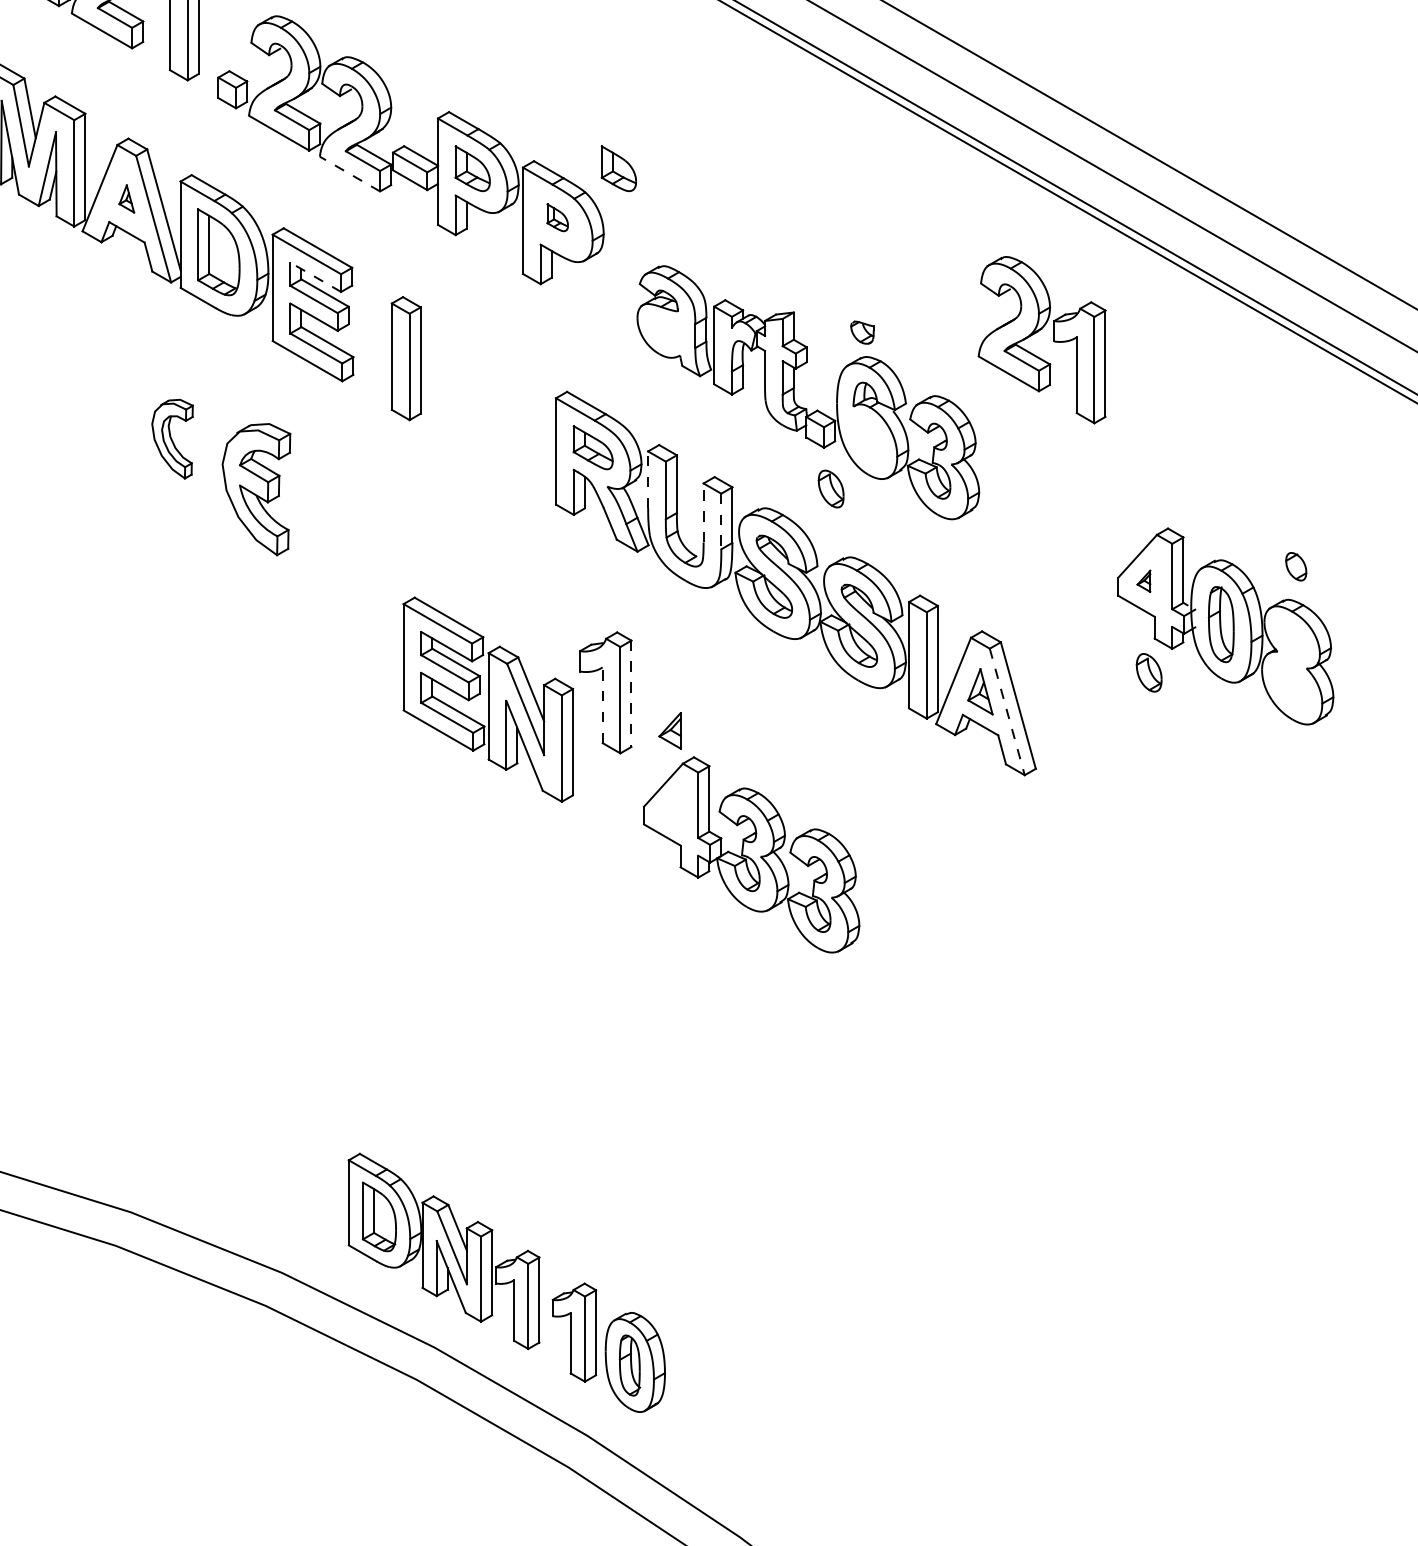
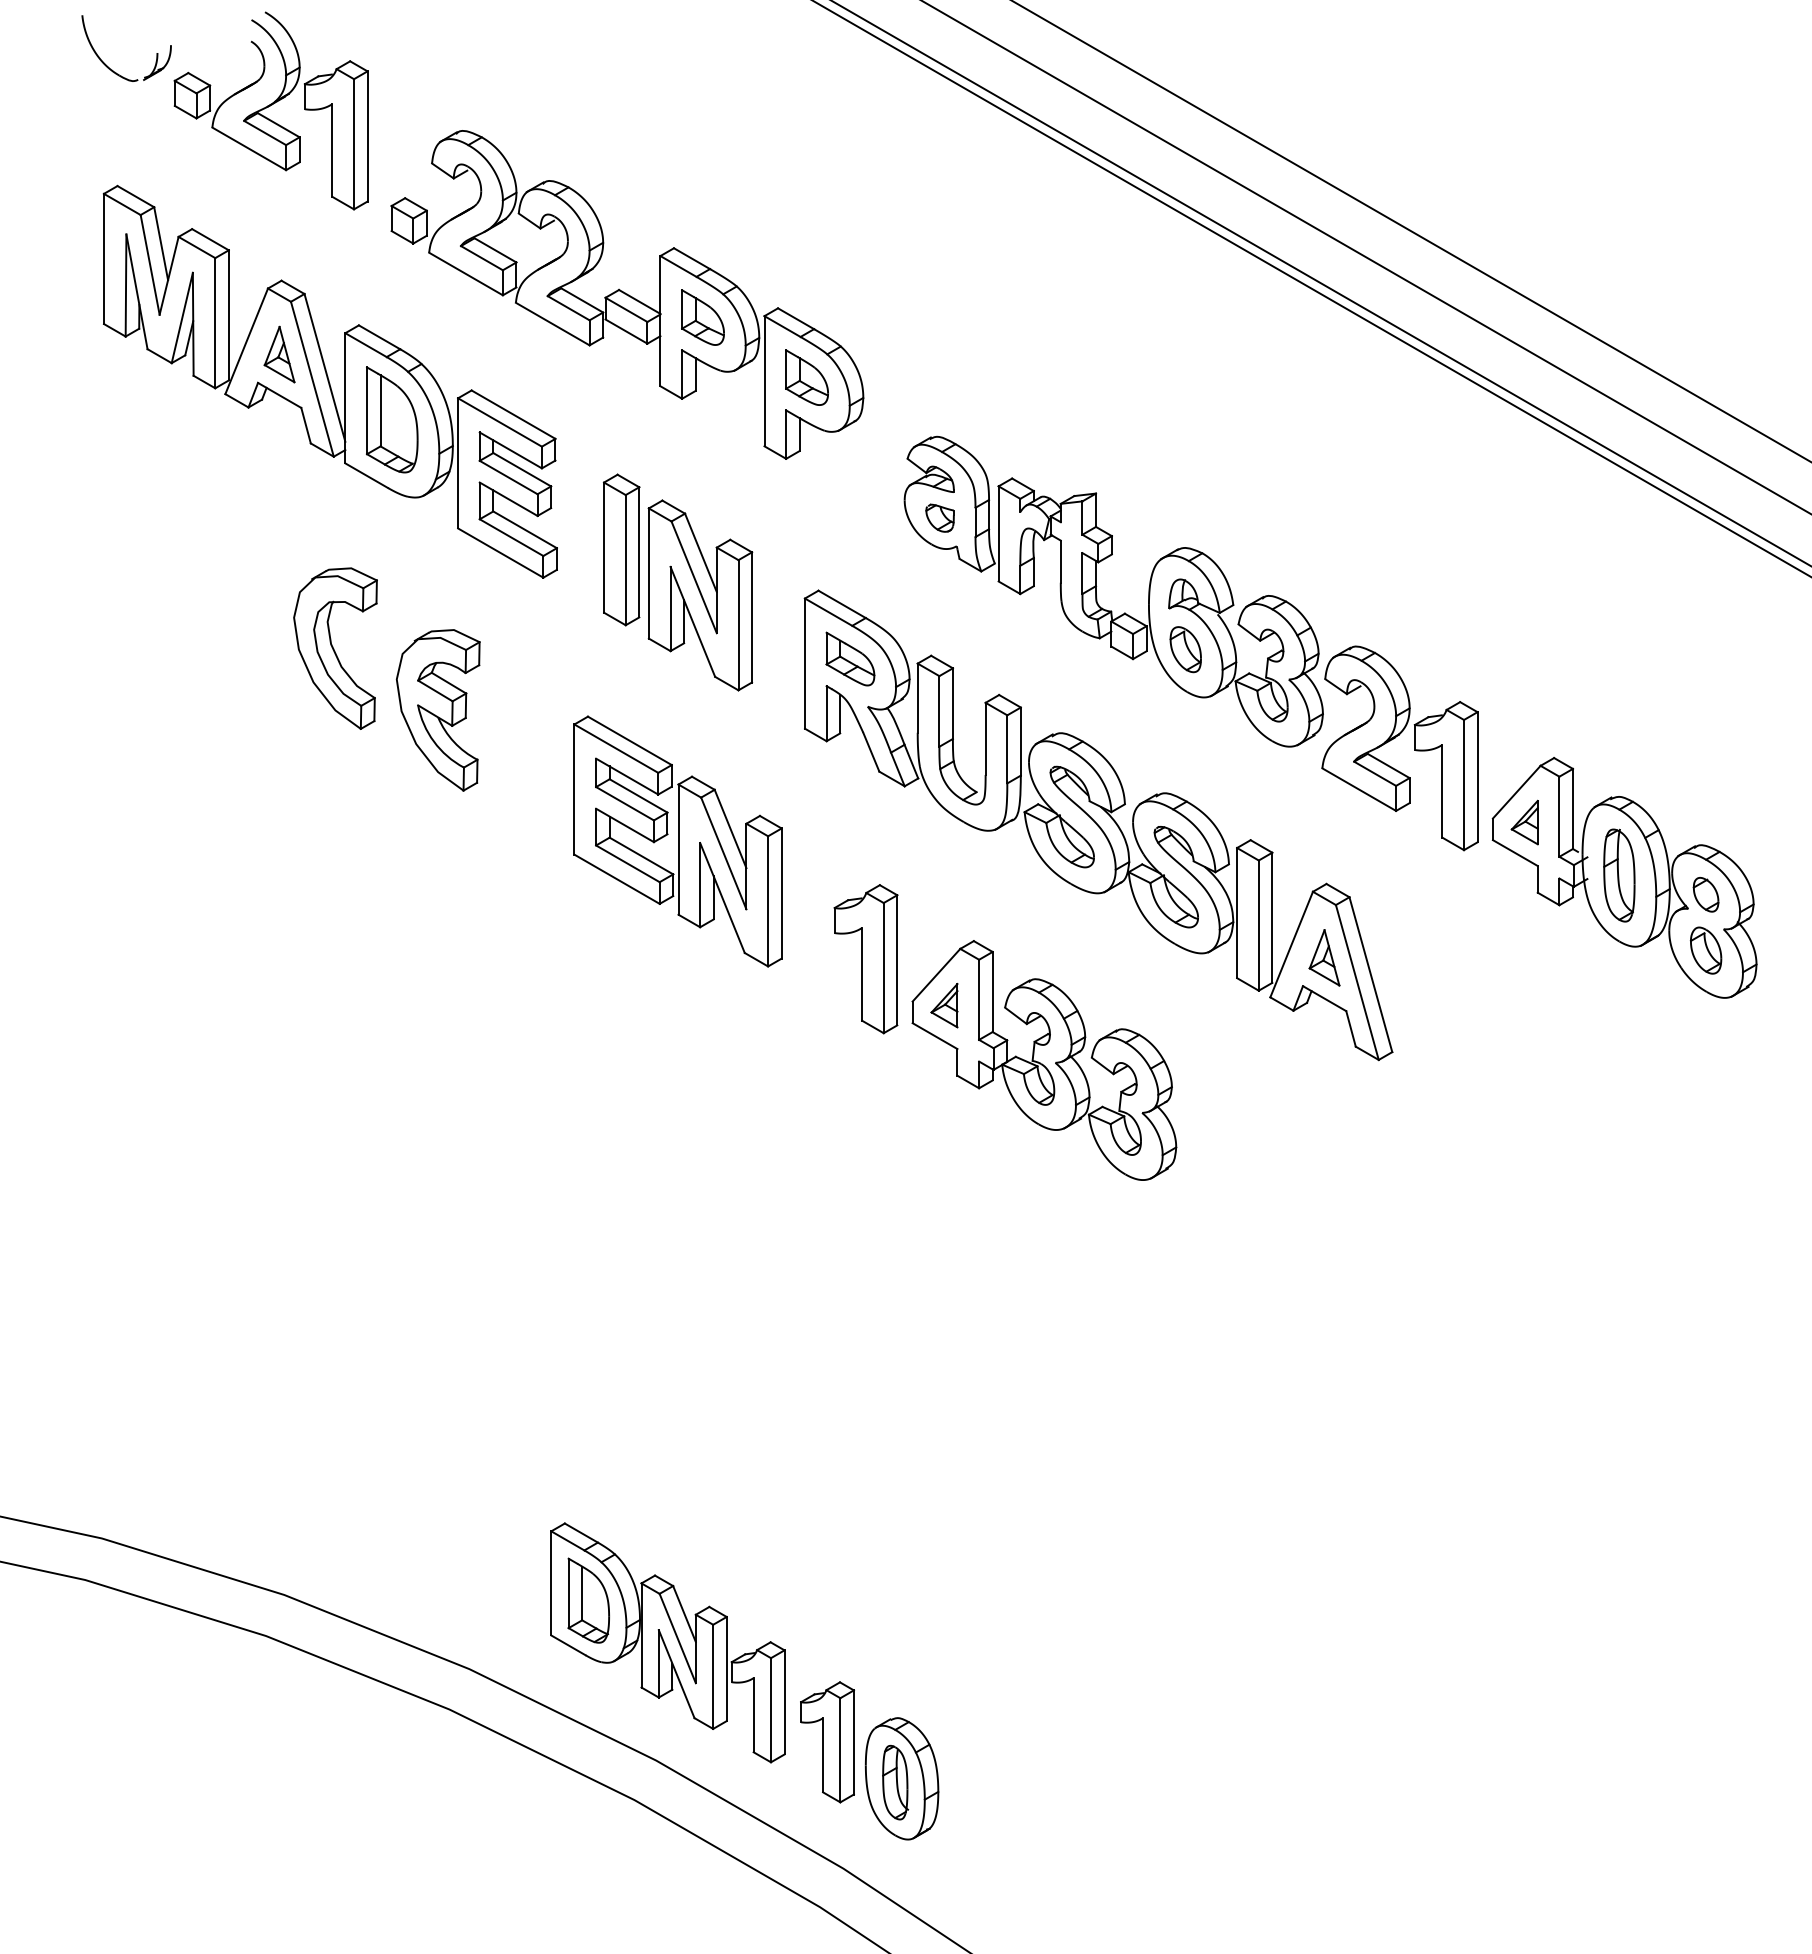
part: (618, 168) -> (881, 317), removed
line: (349, 174) -> (552, 324), dashed -> solid
part: (126, 198) -> (279, 354), size x1.67
part: (557, 217) -> (806, 377), size x1.67
line: (315, 277) -> (510, 450), dashed -> solid
part: (861, 332) -> (939, 517), moved
part: (1035, 333) -> (1392, 740), moved
part: (470, 395) -> (700, 595), added
part: (172, 439) -> (335, 648), size x1.67
line: (647, 479) -> (917, 698), dashed -> solid
part: (830, 488) -> (1185, 649), moved
line: (703, 512) -> (985, 738), dashed -> solid
line: (721, 521) -> (1007, 749), dashed -> solid
part: (1295, 566) -> (1705, 894), moved
part: (1143, 581) -> (1524, 822), size x1.67
part: (1148, 672) -> (1705, 950), moved
line: (631, 693) -> (897, 960), dashed -> solid
part: (487, 699) -> (677, 841), moved
line: (603, 704) -> (862, 973), dashed -> solid
line: (1007, 711) -> (1357, 982), dashed -> solid
part: (751, 854) -> (1044, 1060), moved

